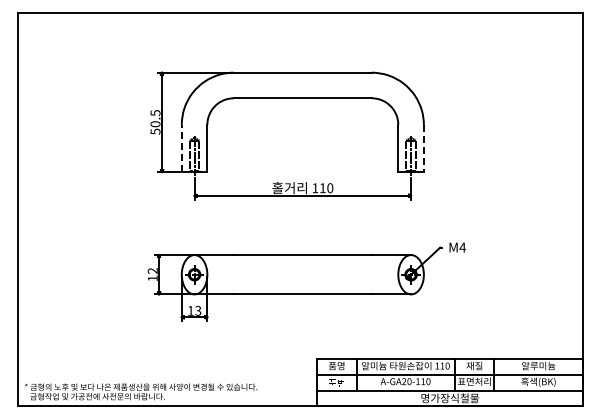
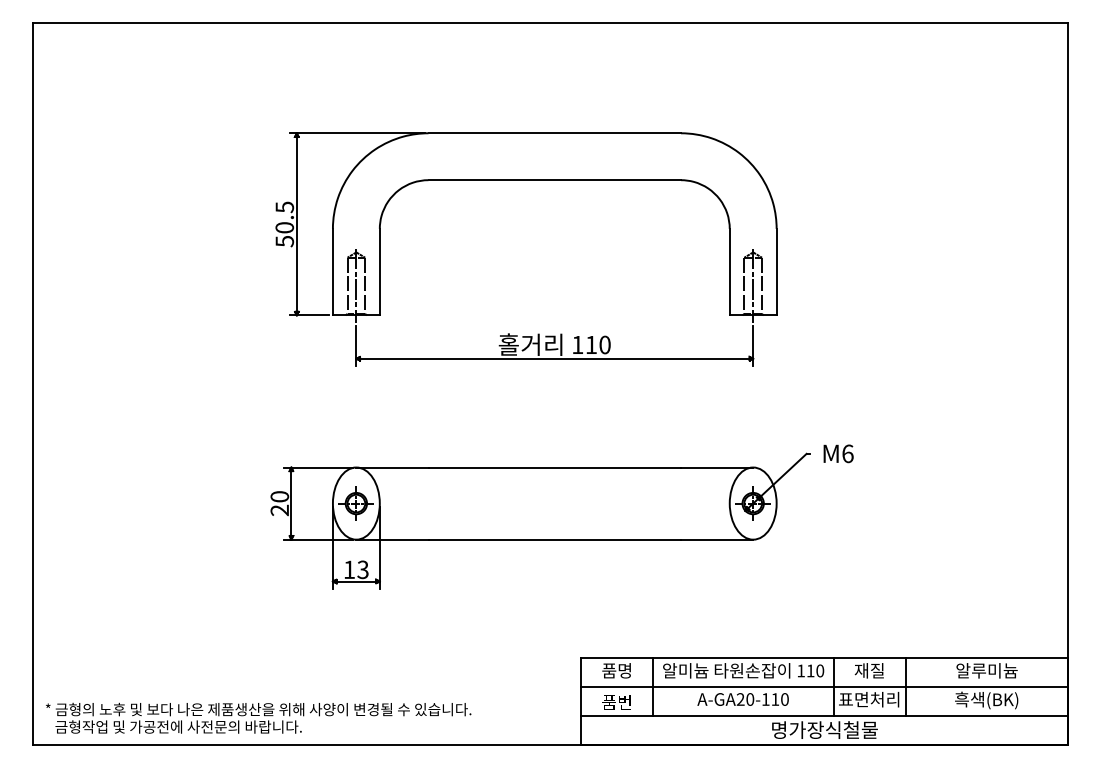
line: (181, 148) -> (332, 272), dashed -> solid
line: (423, 148) -> (775, 272), dashed -> solid
text: (462, 247) -> (847, 453), M4 -> M6
text: (152, 274) -> (279, 503), 12 -> 20

